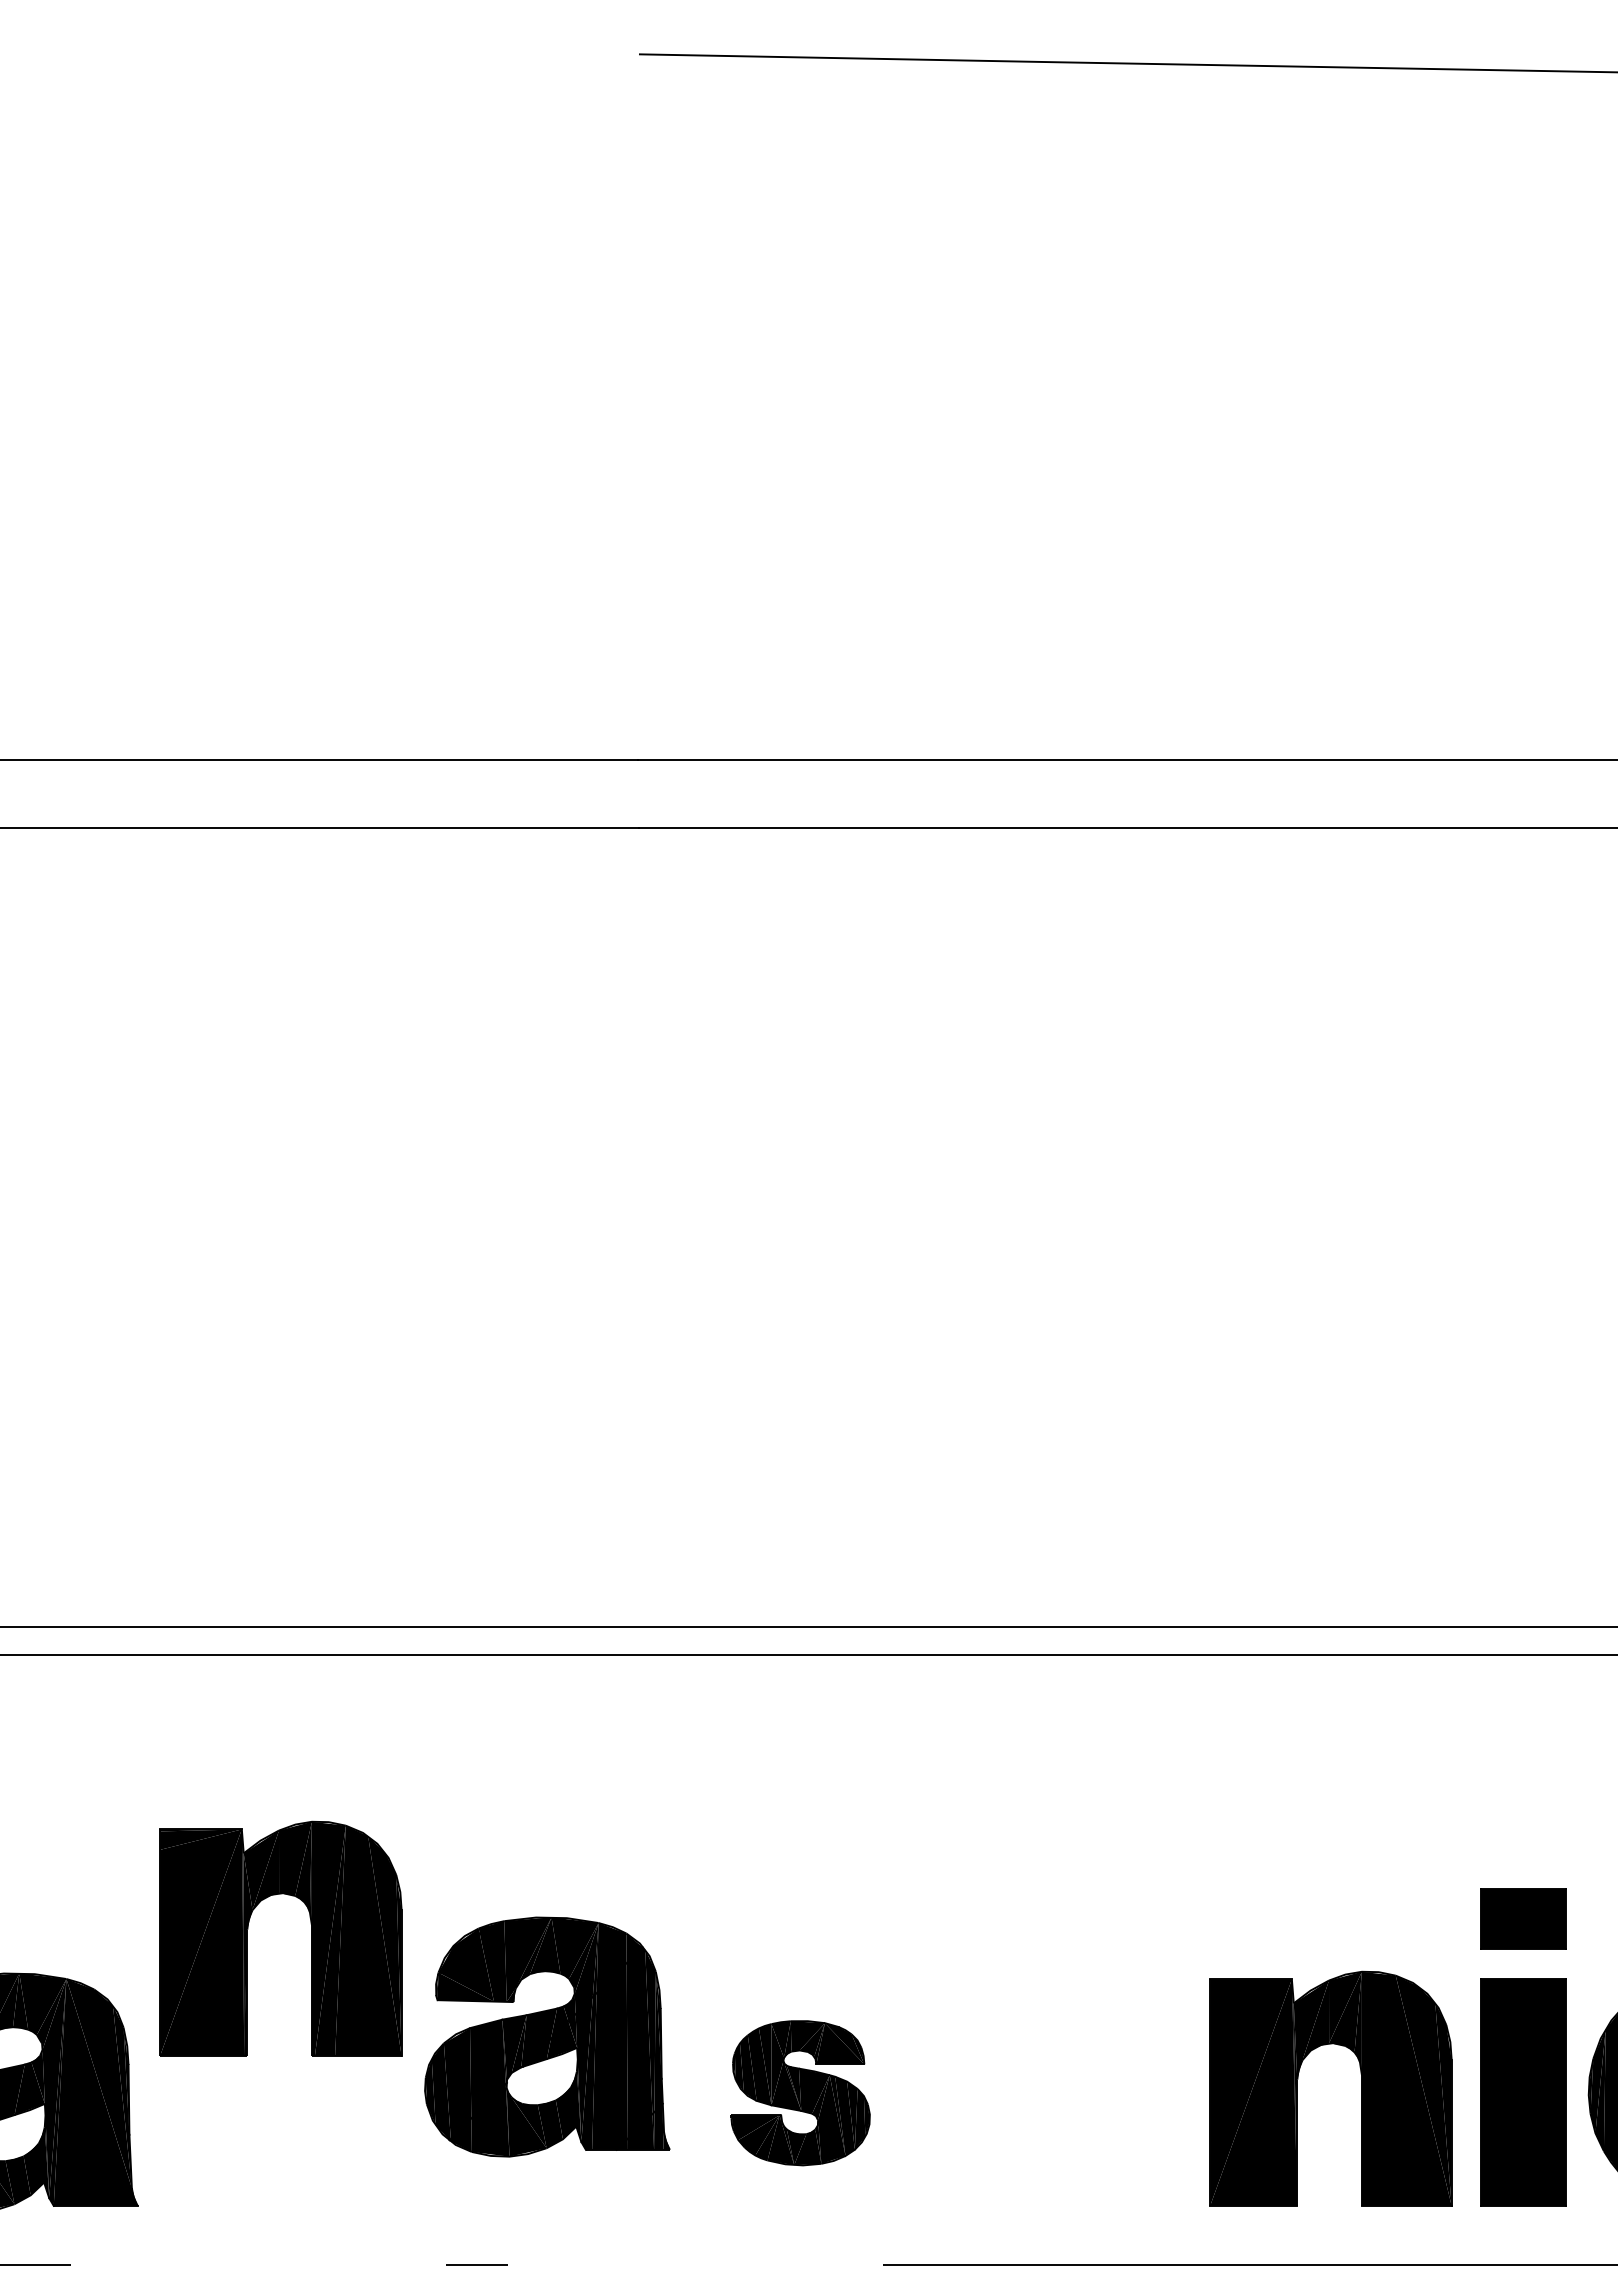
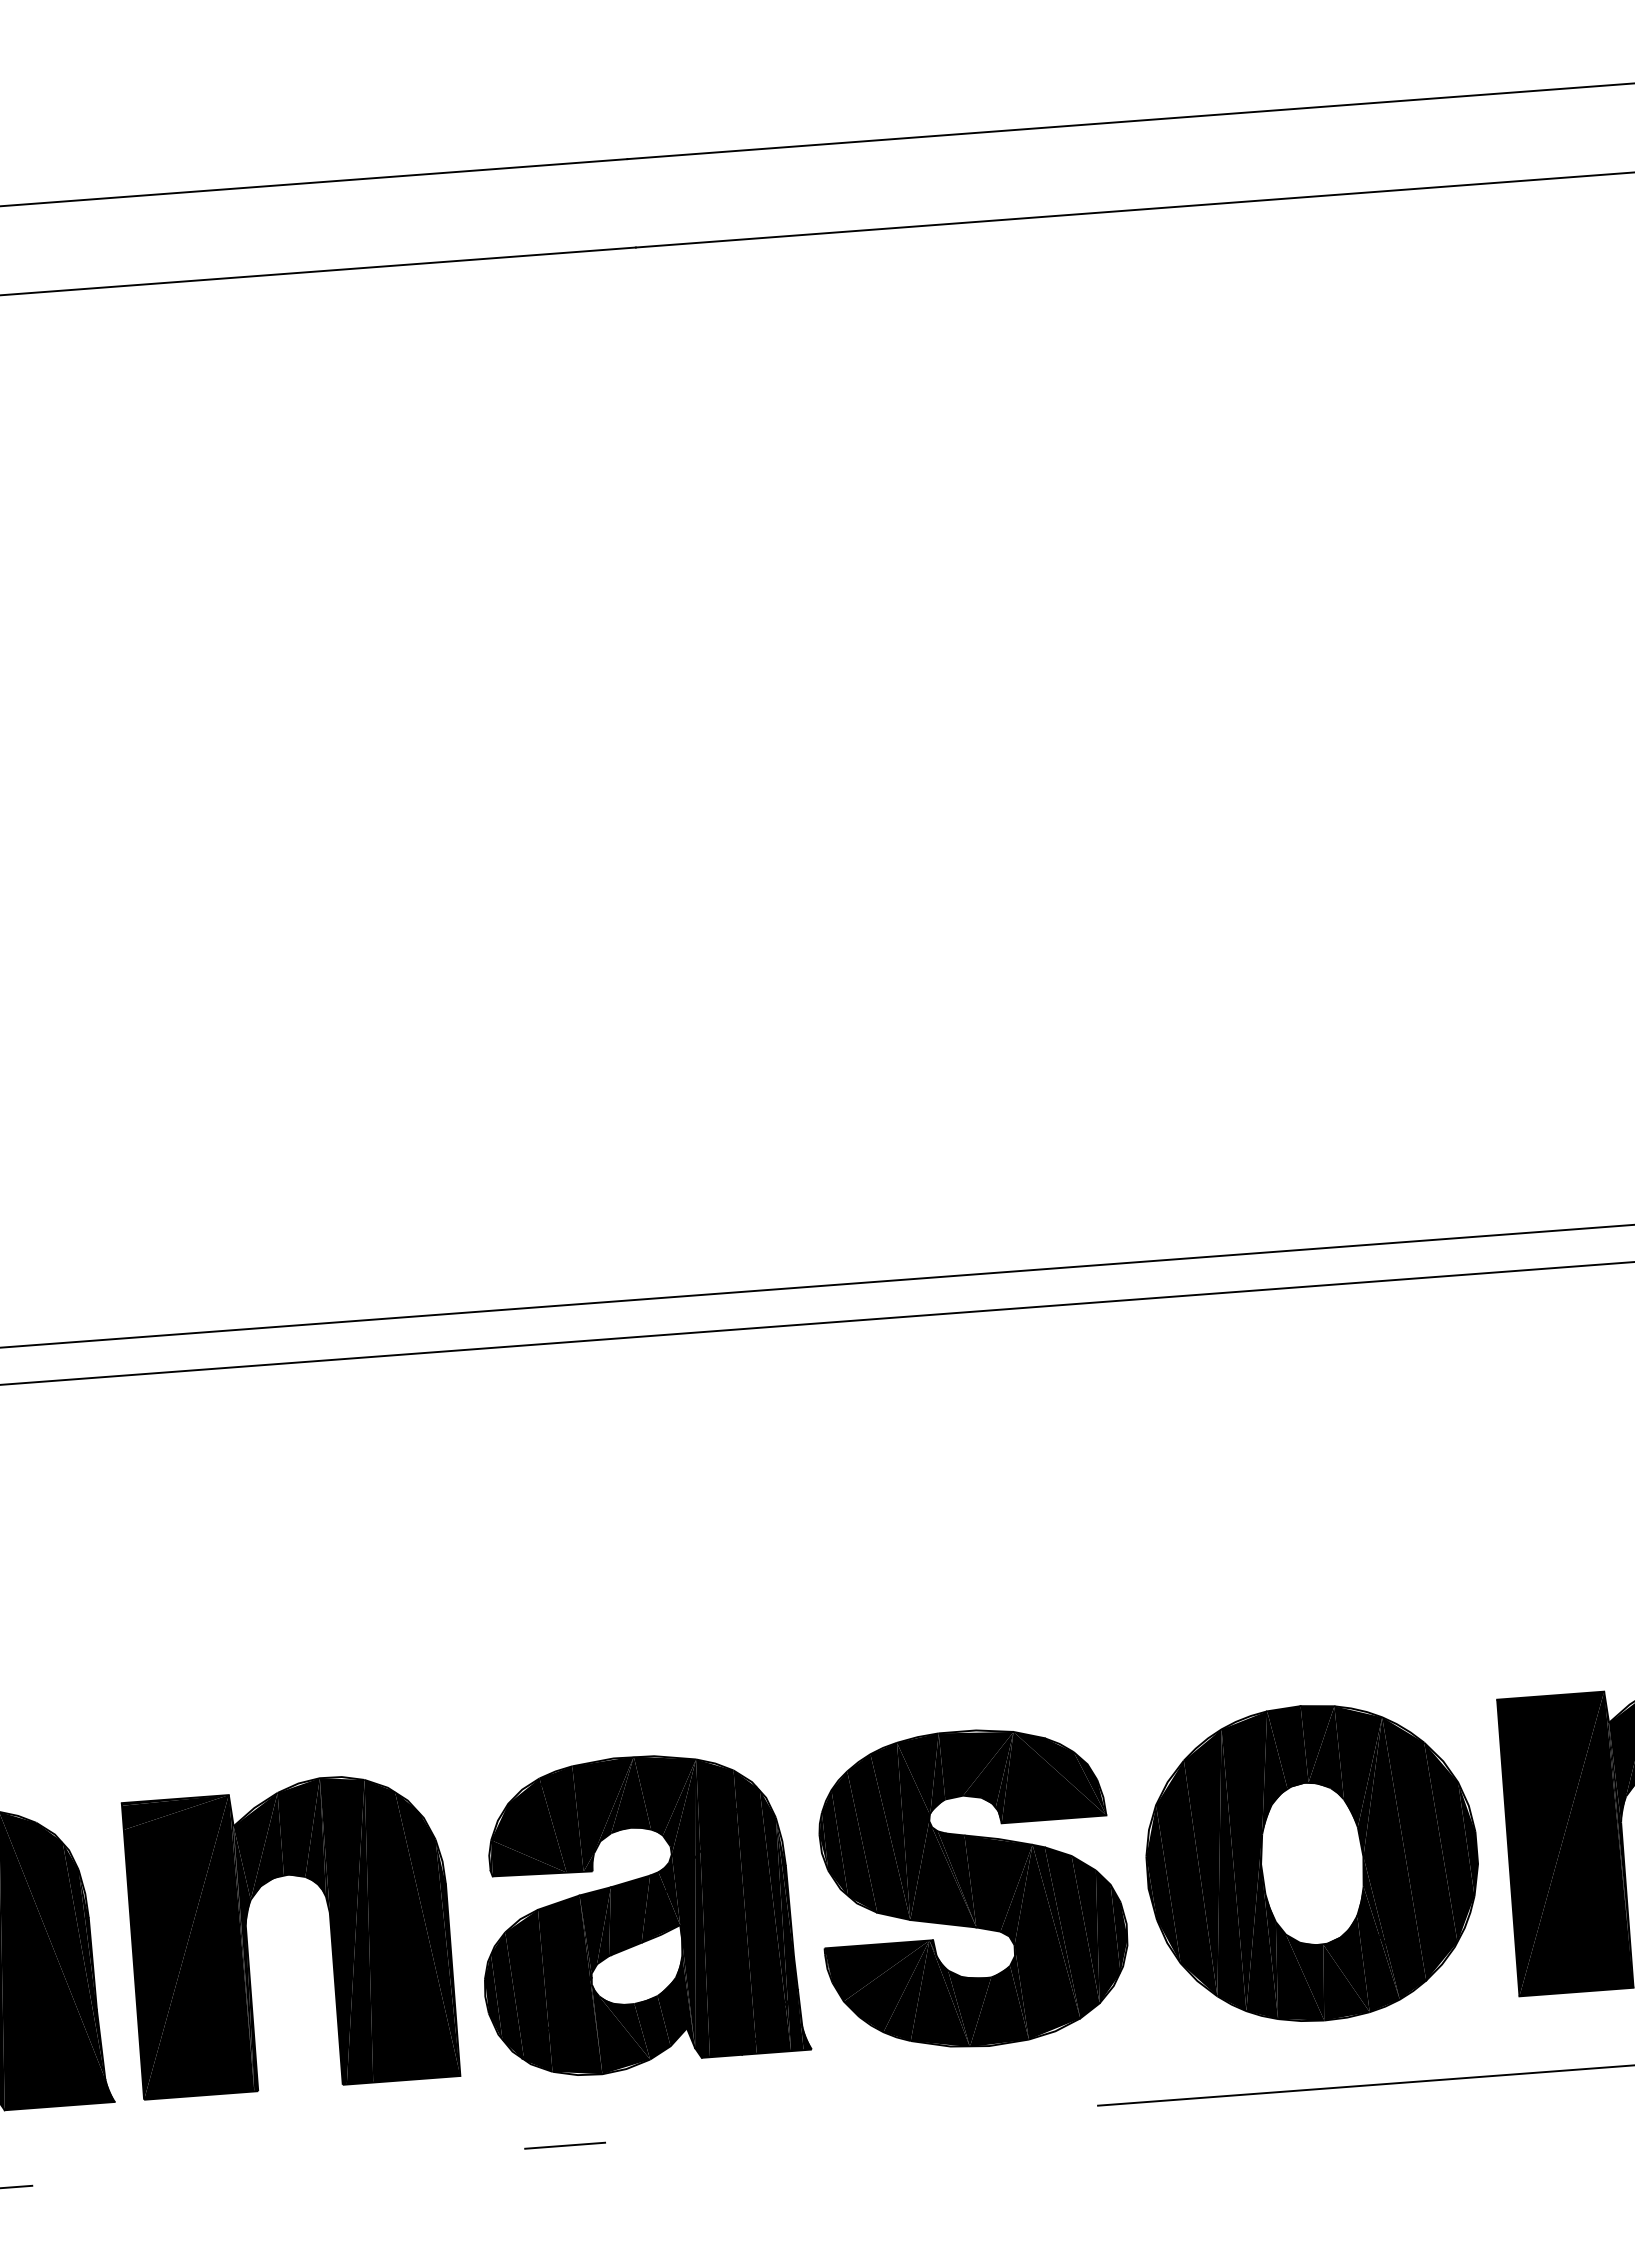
part: (311, 1938) -> (330, 1931), moved
part: (547, 2036) -> (640, 1913), moved
part: (1060, 2092) -> (1312, 1862), added
part: (800, 2093) -> (971, 1889), size x1.67

